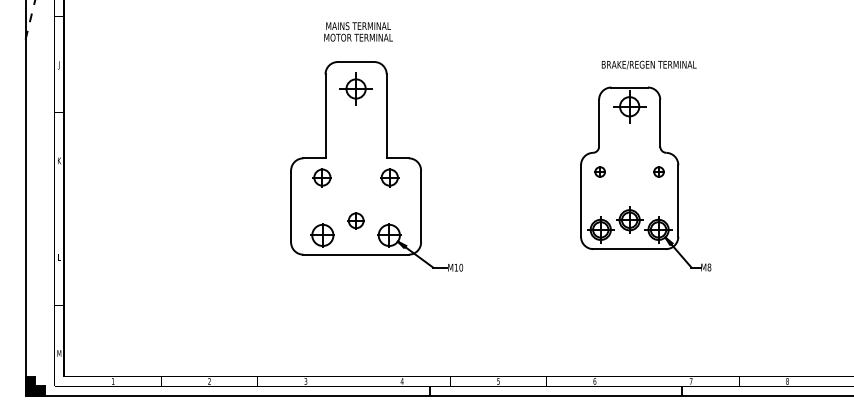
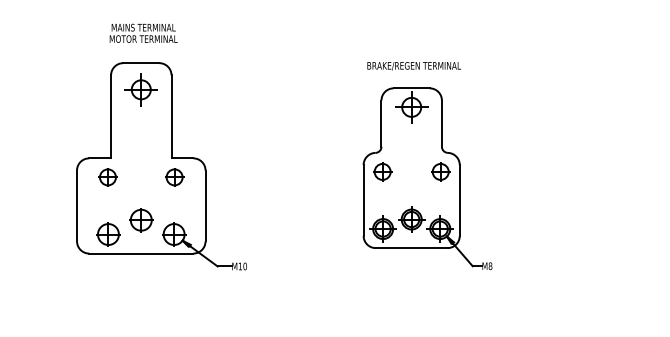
text: (648, 64) -> (413, 65), moved
part: (599, 171) -> (381, 171), size x1.67
part: (658, 171) -> (440, 171), size x1.67
part: (356, 220) -> (141, 219), size x1.43

